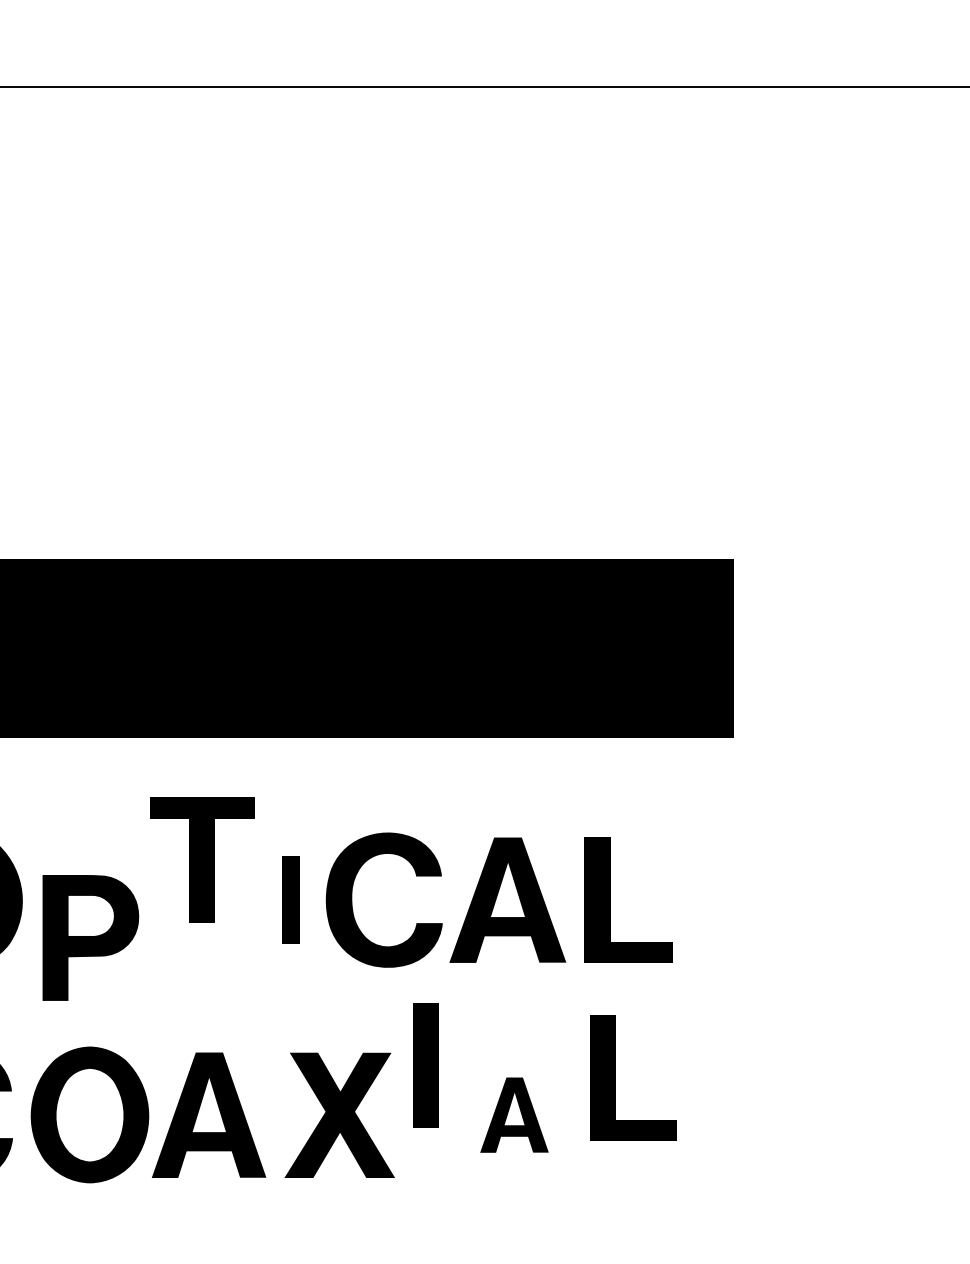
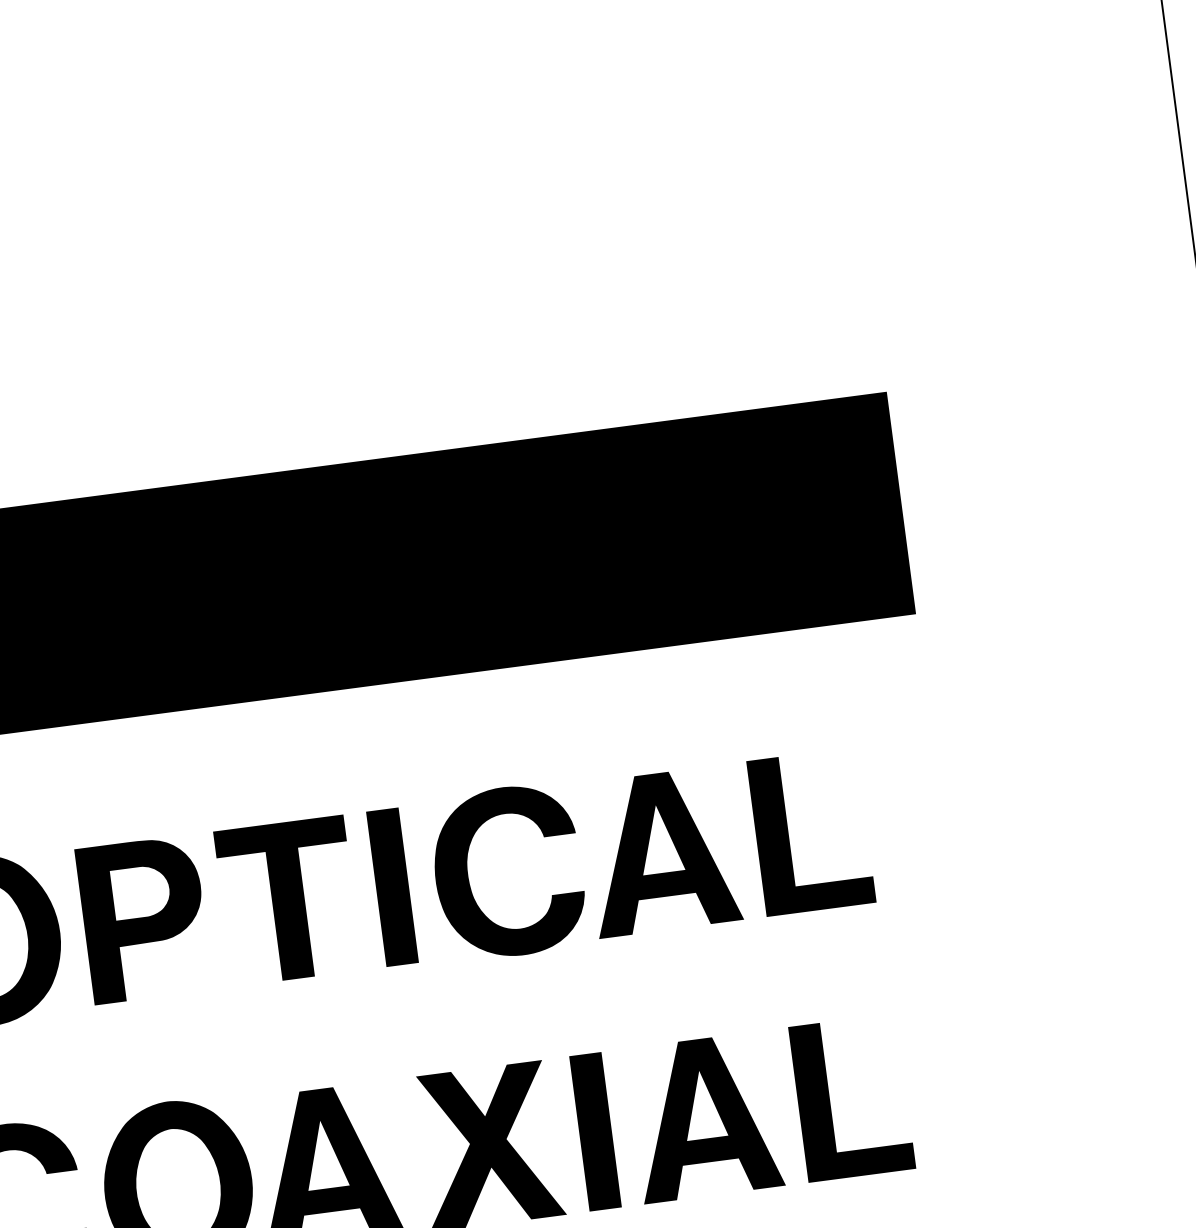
part: (202, 859) -> (288, 899), moved
part: (290, 900) -> (391, 887), size x1.43
part: (90, 937) -> (143, 919), moved
part: (425, 1065) -> (594, 1132), moved
part: (615, 1077) -> (829, 1099), moved
part: (514, 1114) -> (704, 1116), size x1.67

